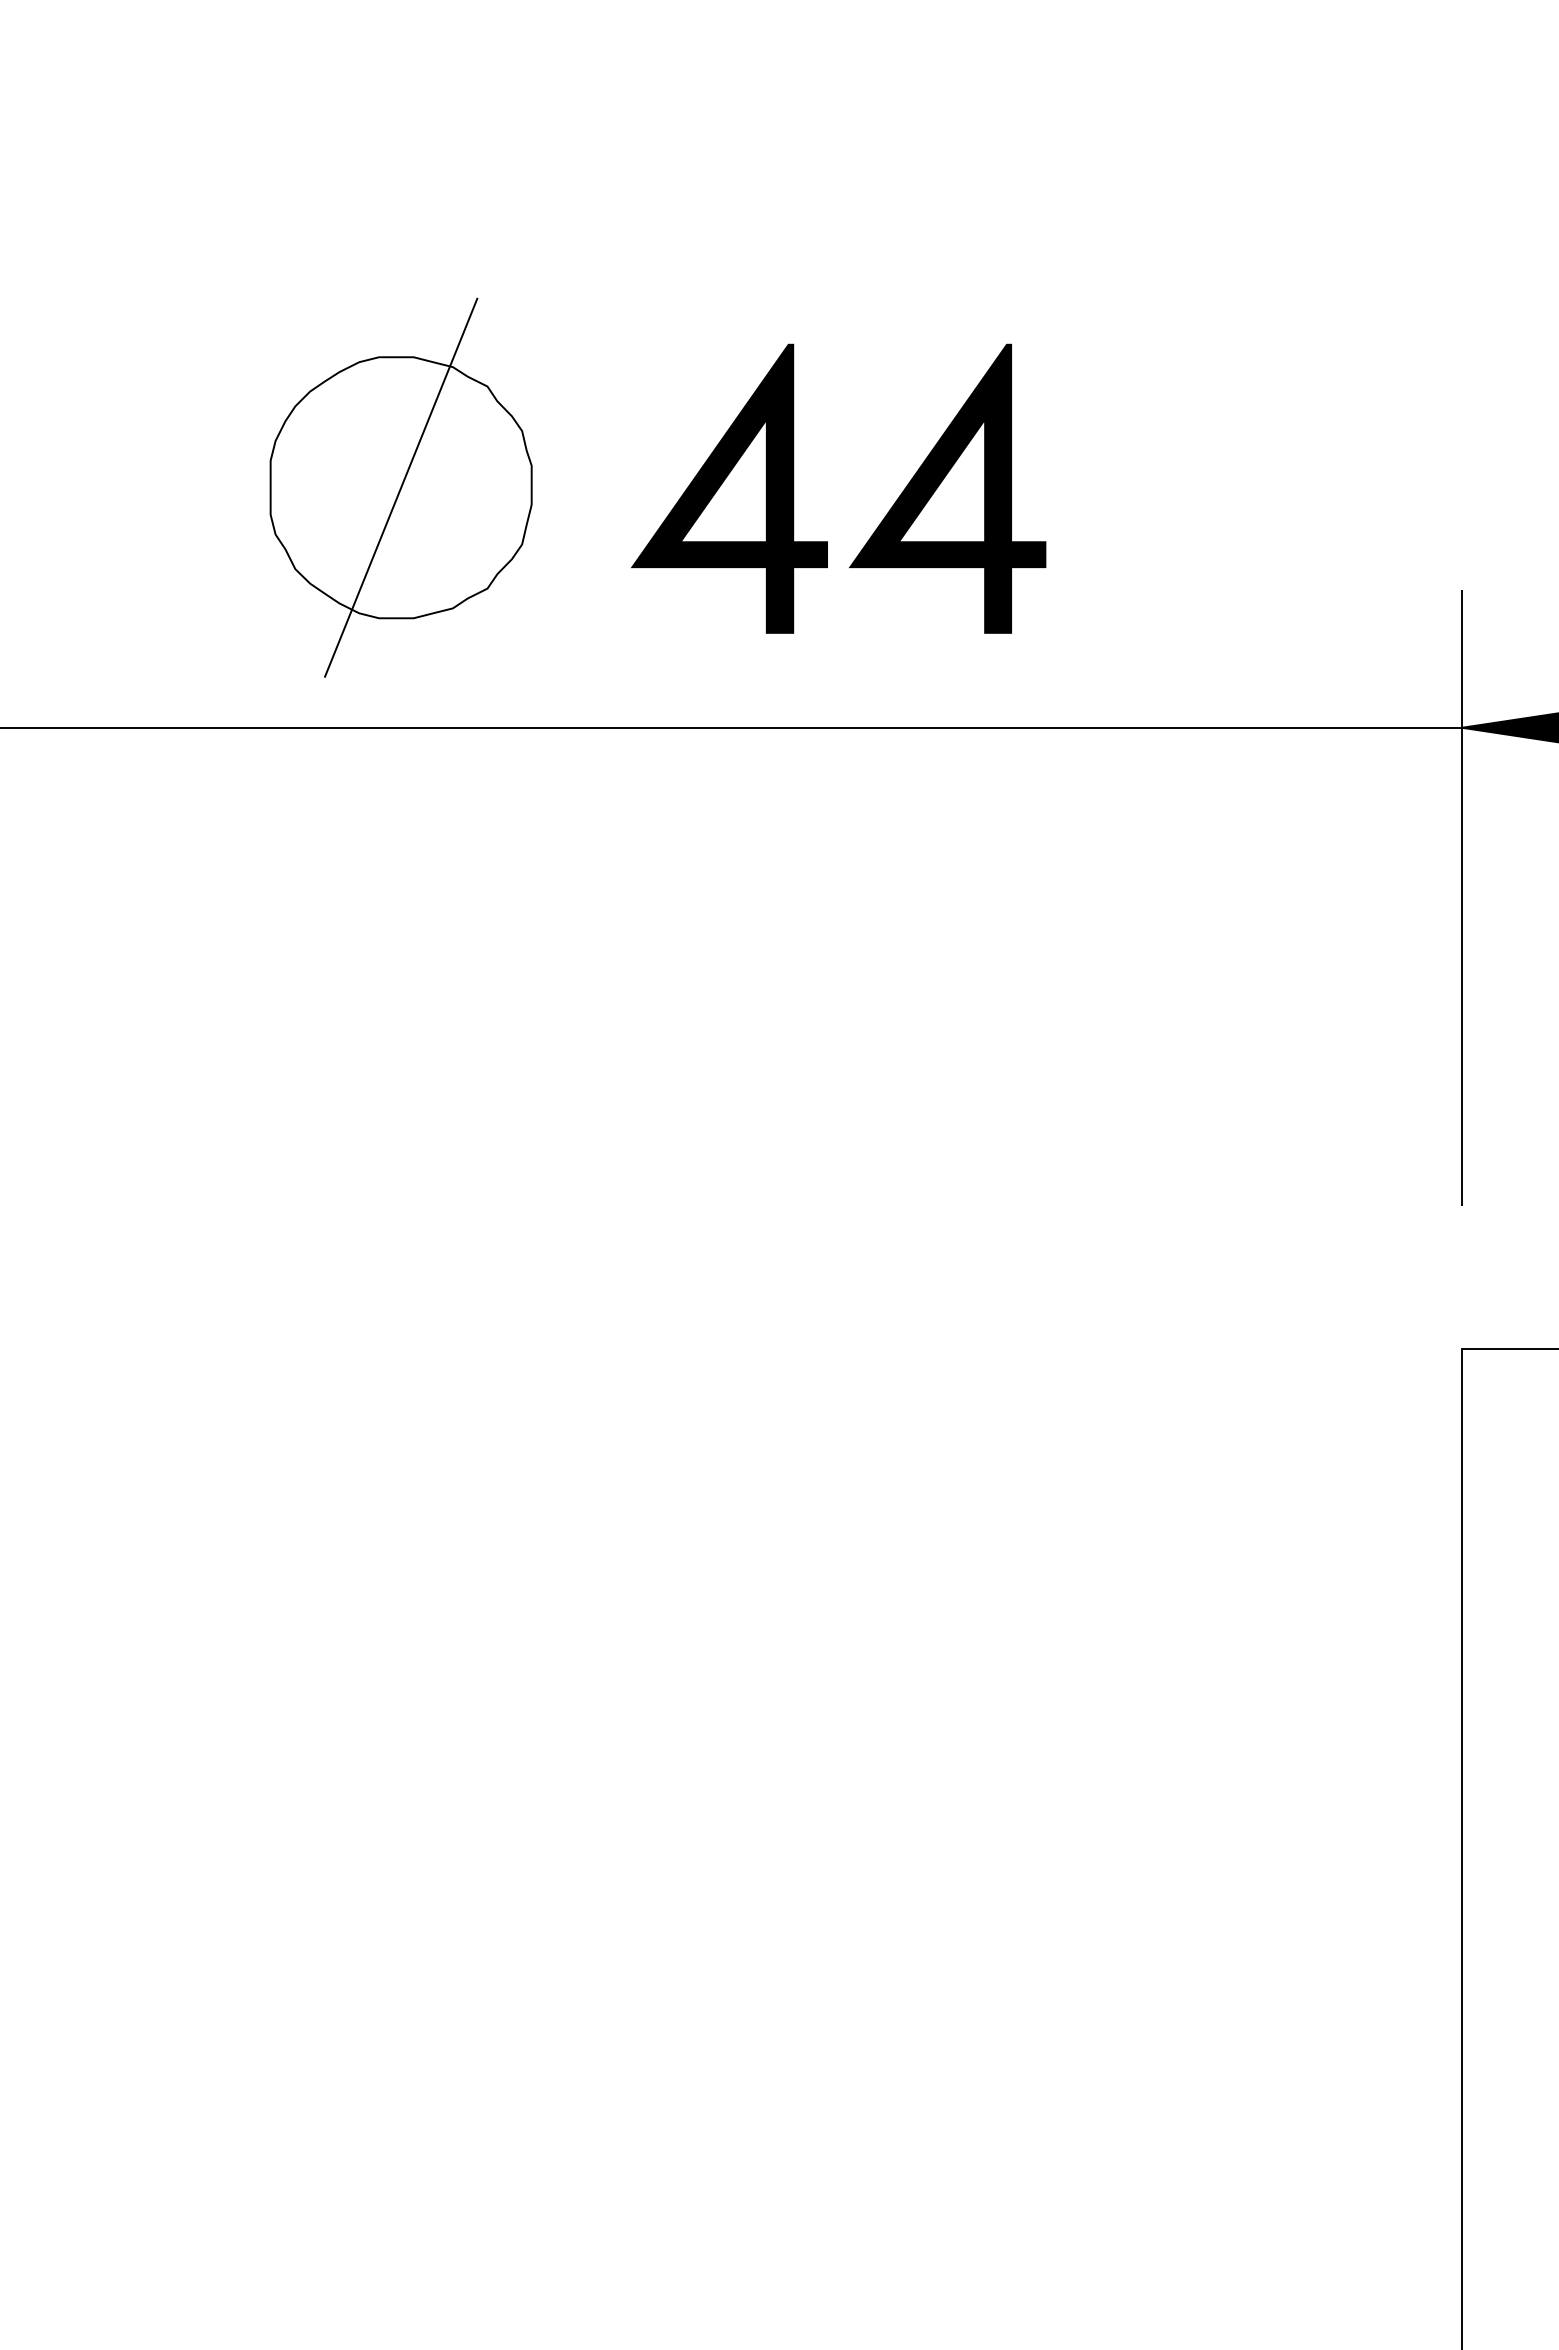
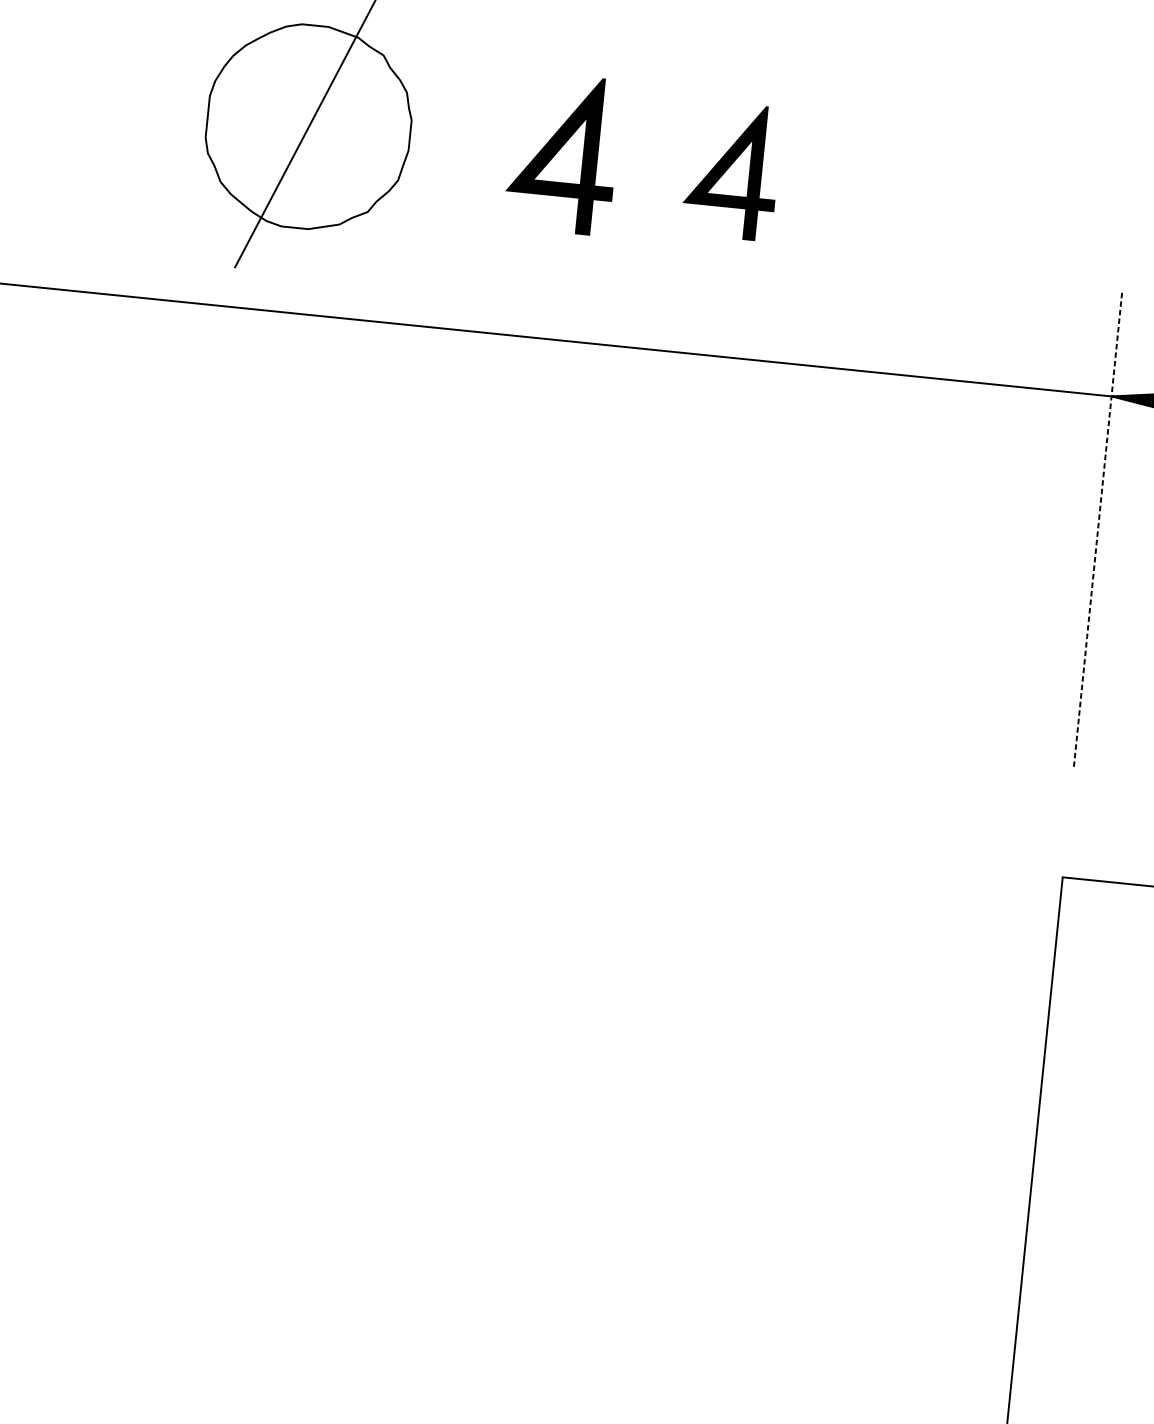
part: (729, 488) -> (563, 153), size x0.7
part: (947, 488) -> (731, 170), size x0.6
line: (1462, 897) -> (1098, 527), solid -> dashed

